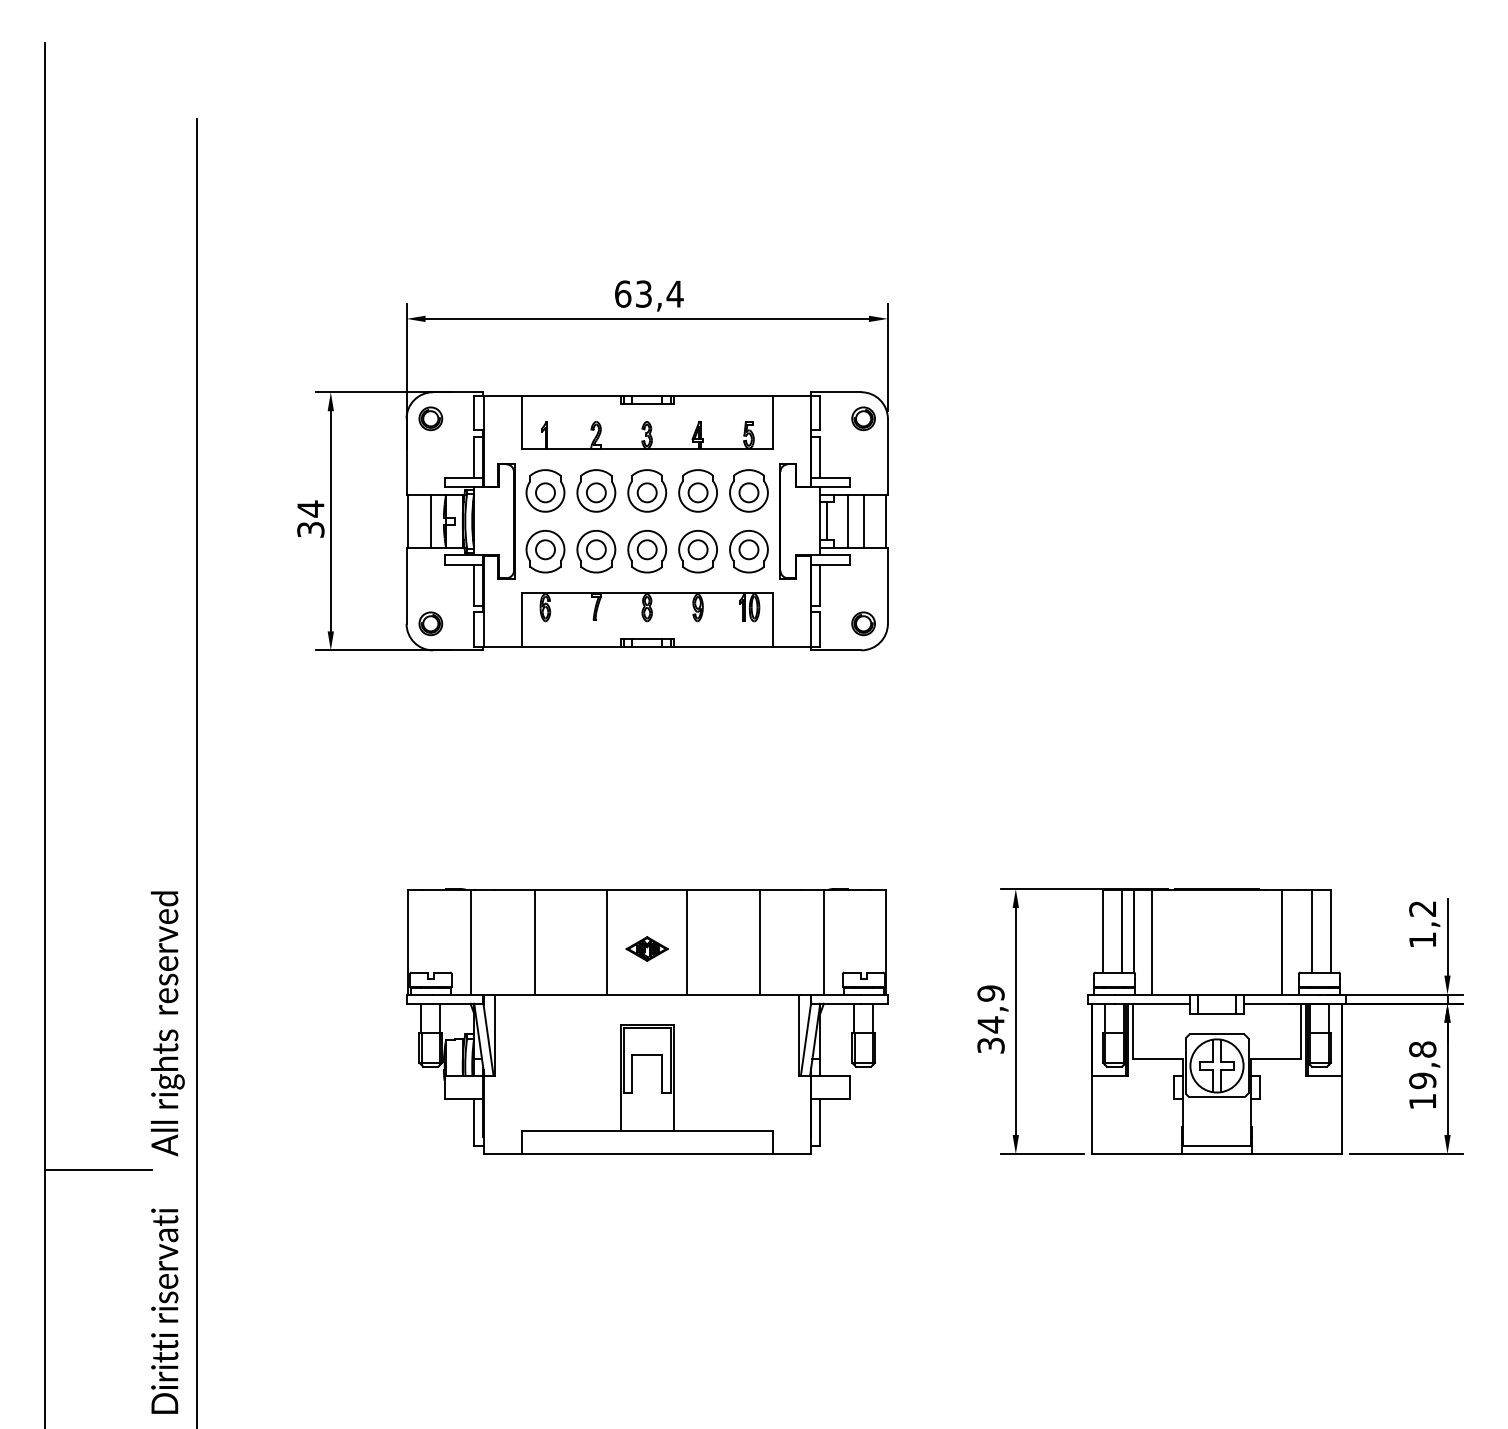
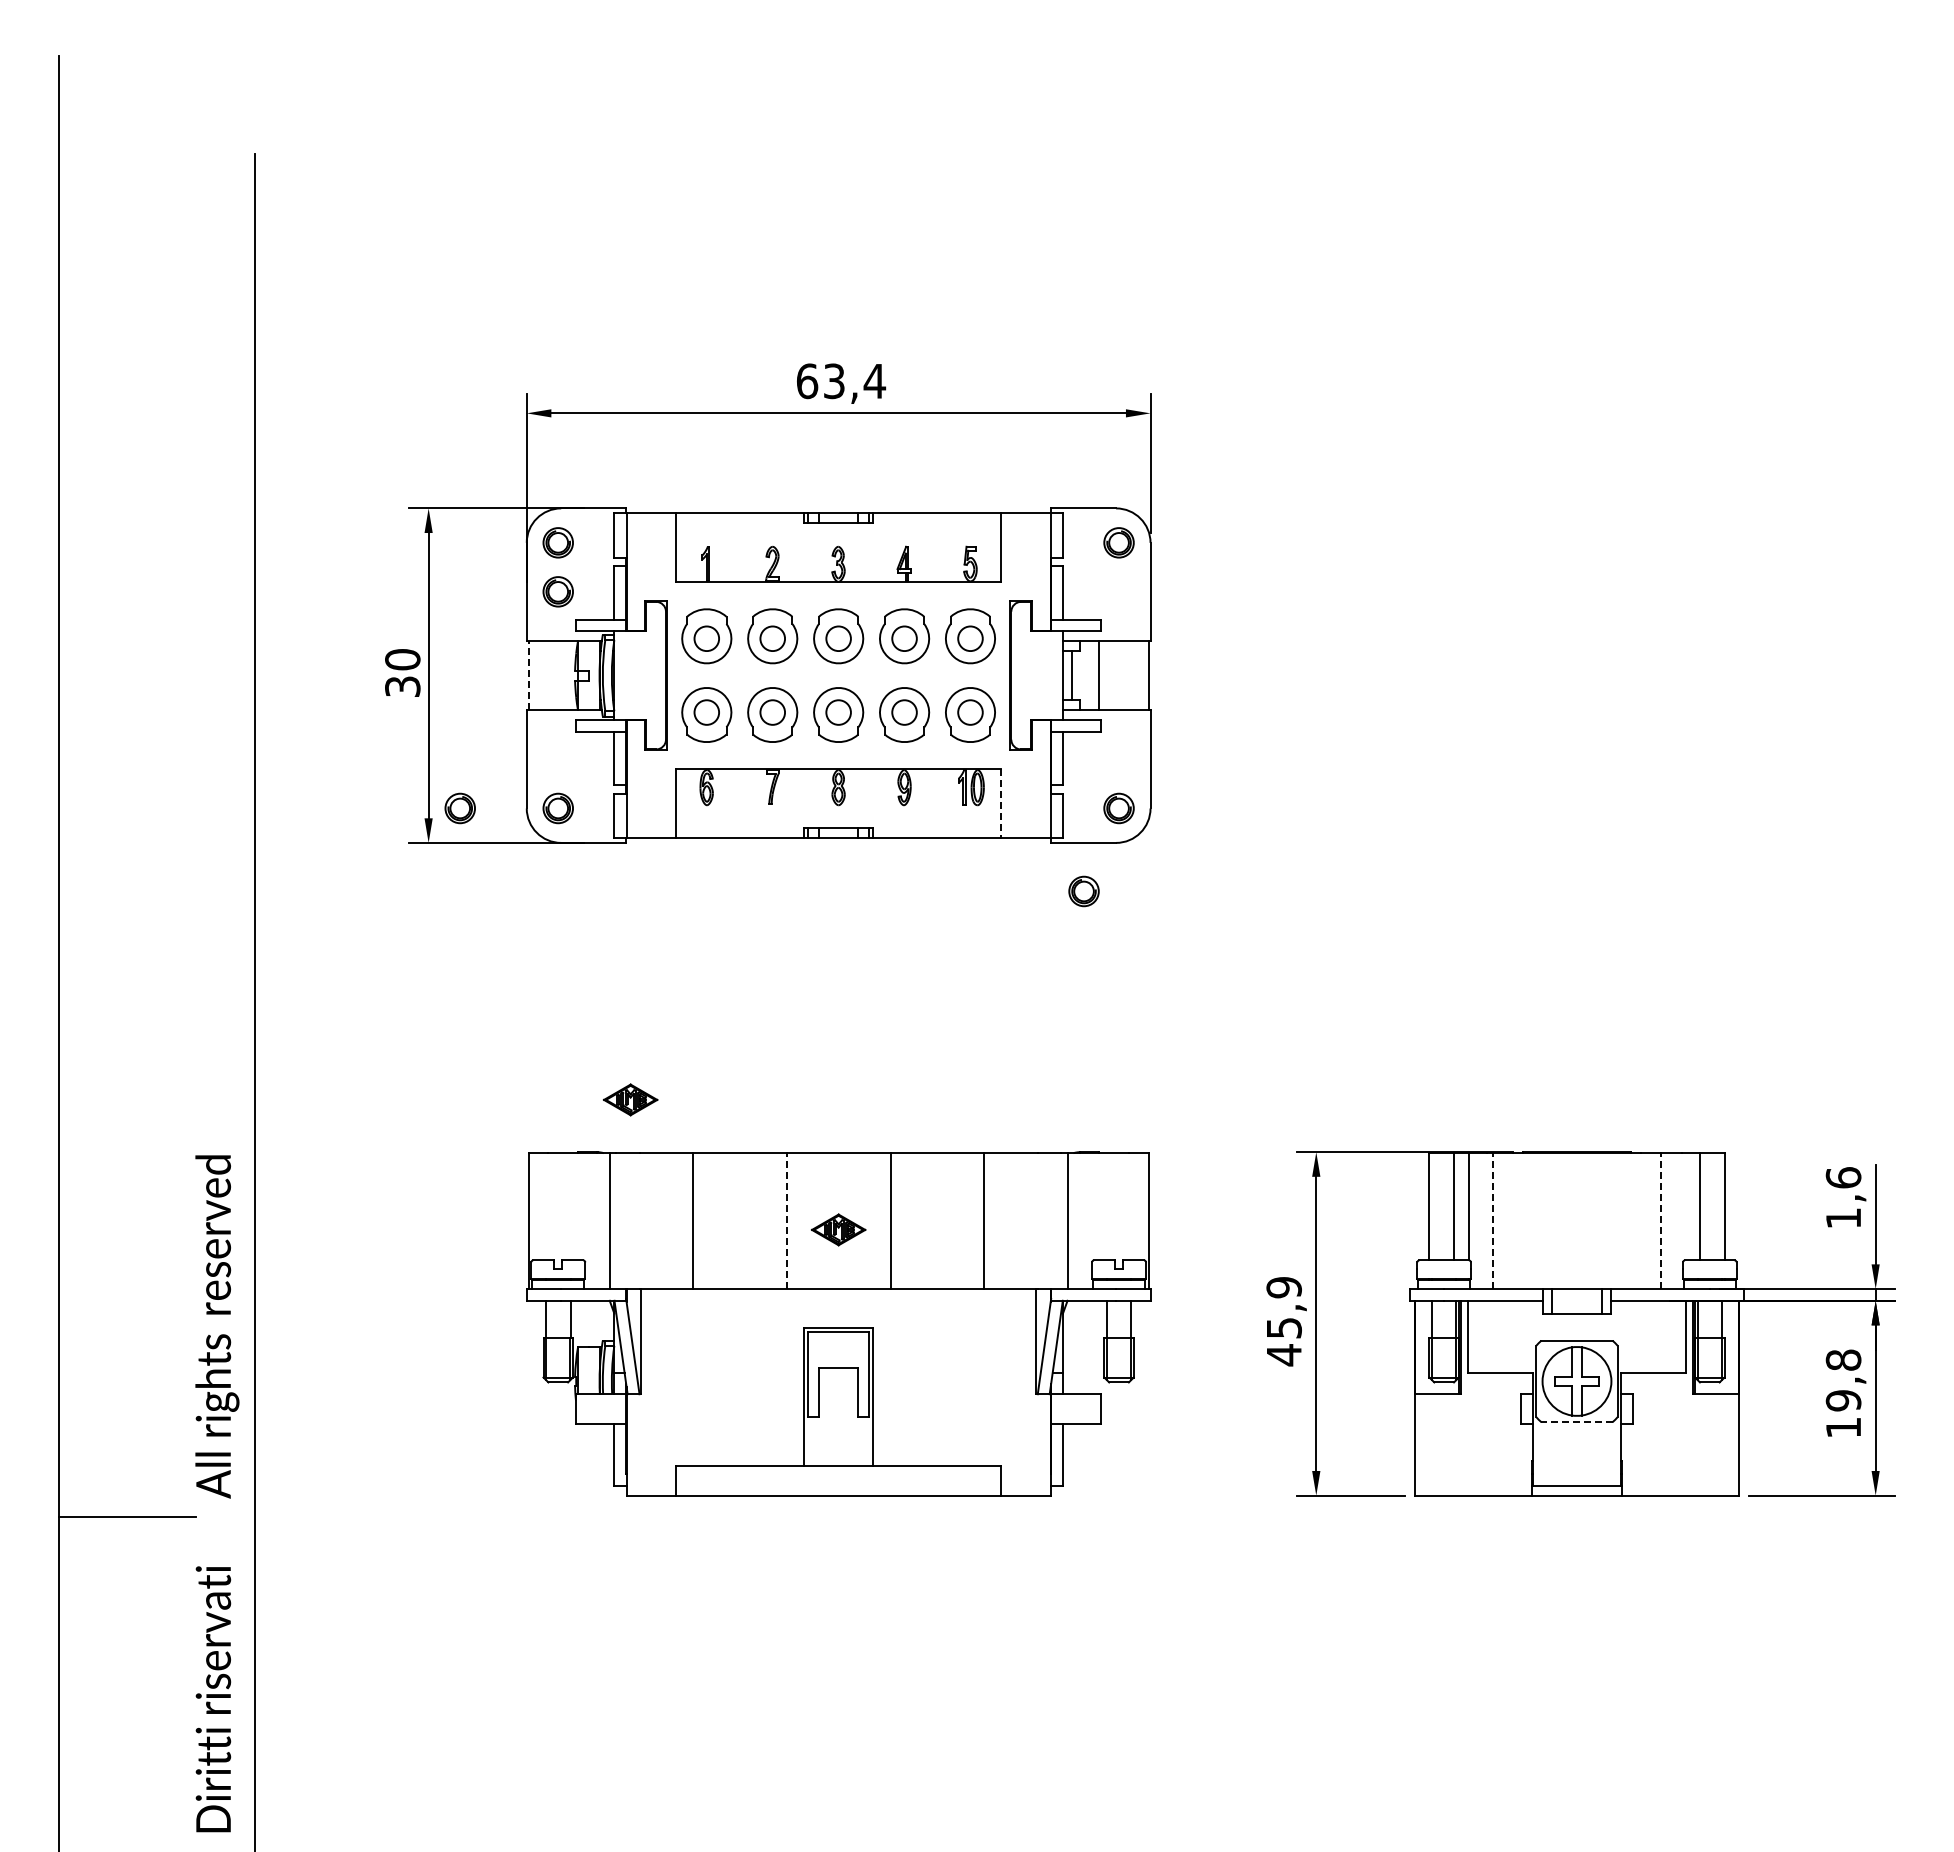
part: (430, 456) -> (557, 591), added
text: (310, 508) -> (402, 659), 34 -> 30
line: (407, 521) -> (528, 675), solid -> dashed
line: (431, 521) -> (558, 675), removed
line: (863, 521) -> (1119, 675), removed
line: (772, 620) -> (1001, 804), solid -> dashed
part: (354, 623) -> (459, 808), added
part: (836, 687) -> (1083, 891), added
part: (486, 848) -> (630, 1099), added
text: (1422, 908) -> (1843, 1177), 1,2 -> 1,6
line: (606, 942) -> (786, 1221), solid -> dashed
line: (1152, 942) -> (1493, 1221), solid -> dashed
line: (1281, 942) -> (1660, 1221), solid -> dashed
text: (990, 1035) -> (1283, 1341), 34,9 -> 45,9
line: (1216, 1097) -> (1576, 1422), solid -> dashed

